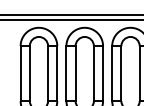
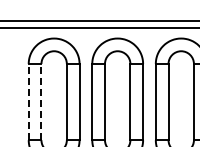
line: (20, 73) -> (28, 101), solid -> dashed
line: (29, 73) -> (41, 101), solid -> dashed

